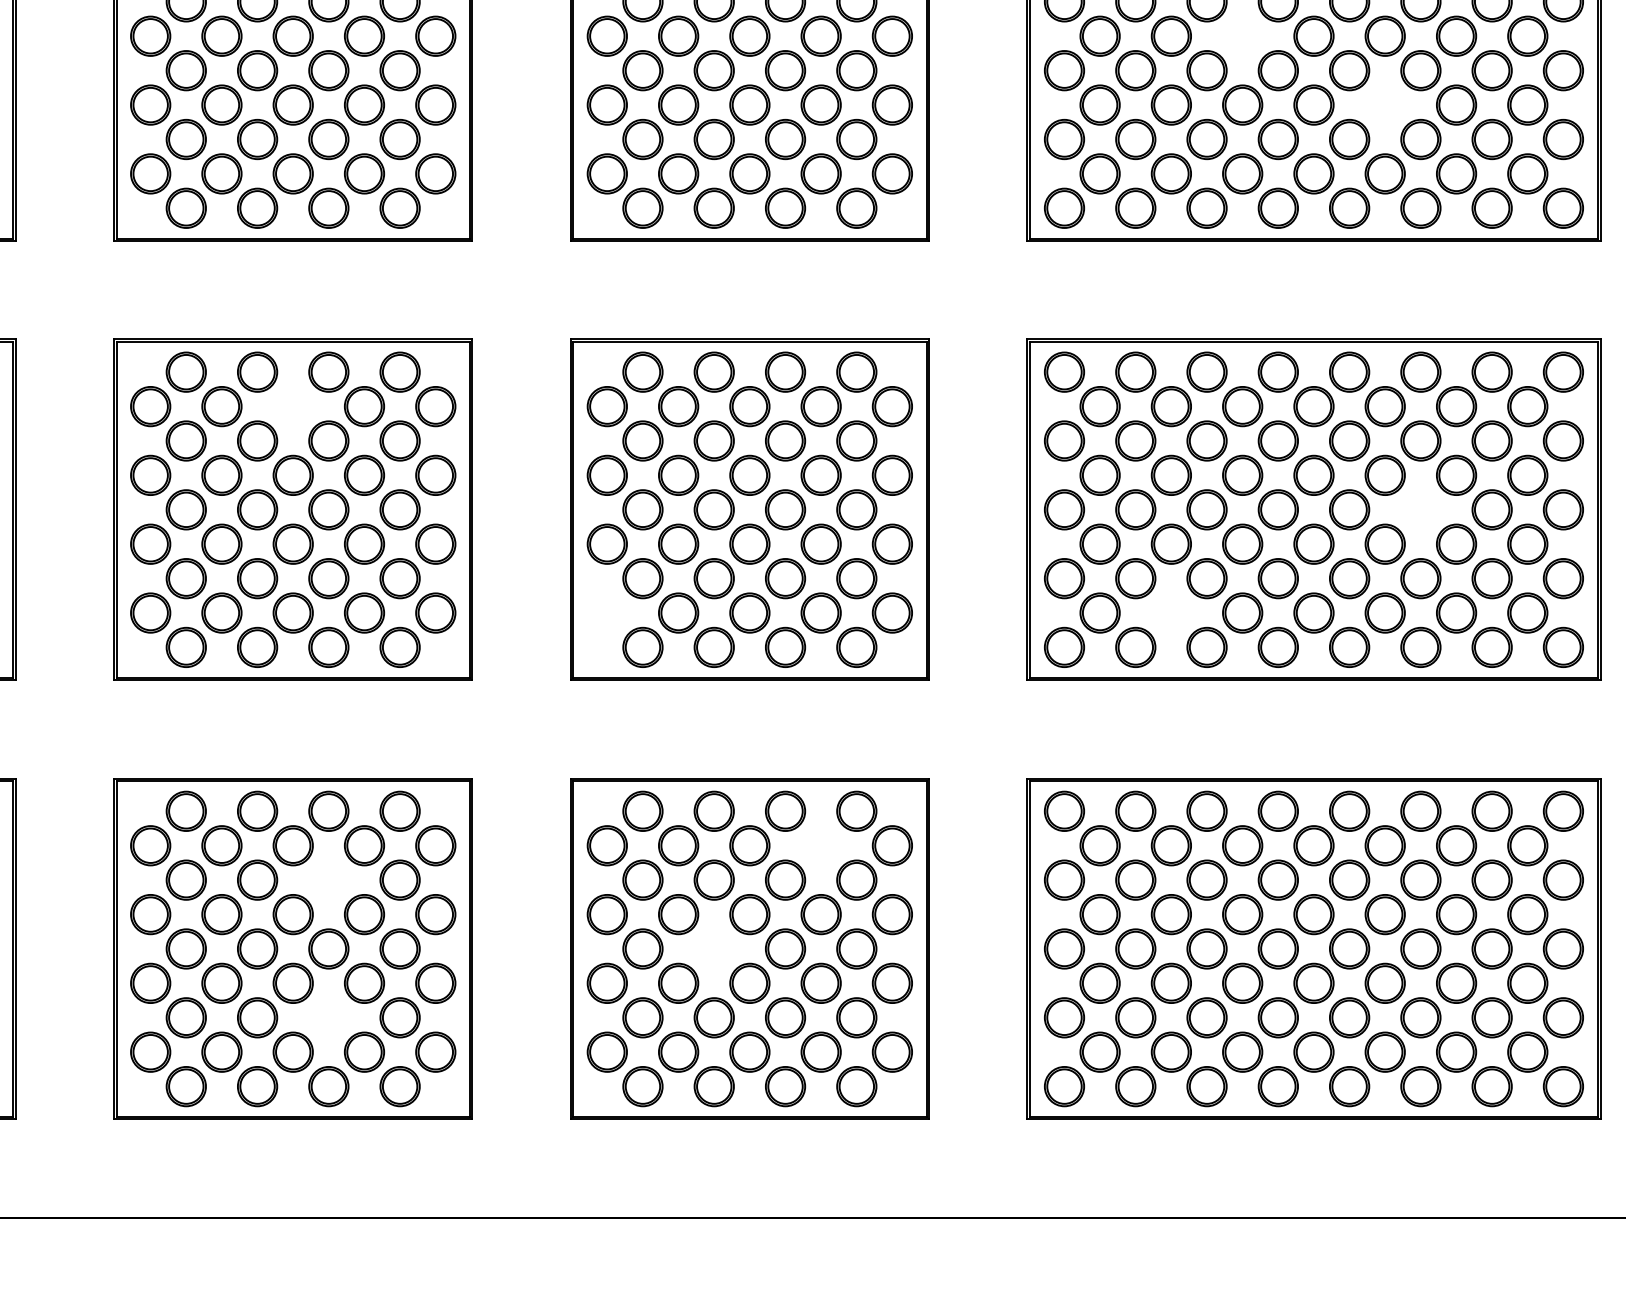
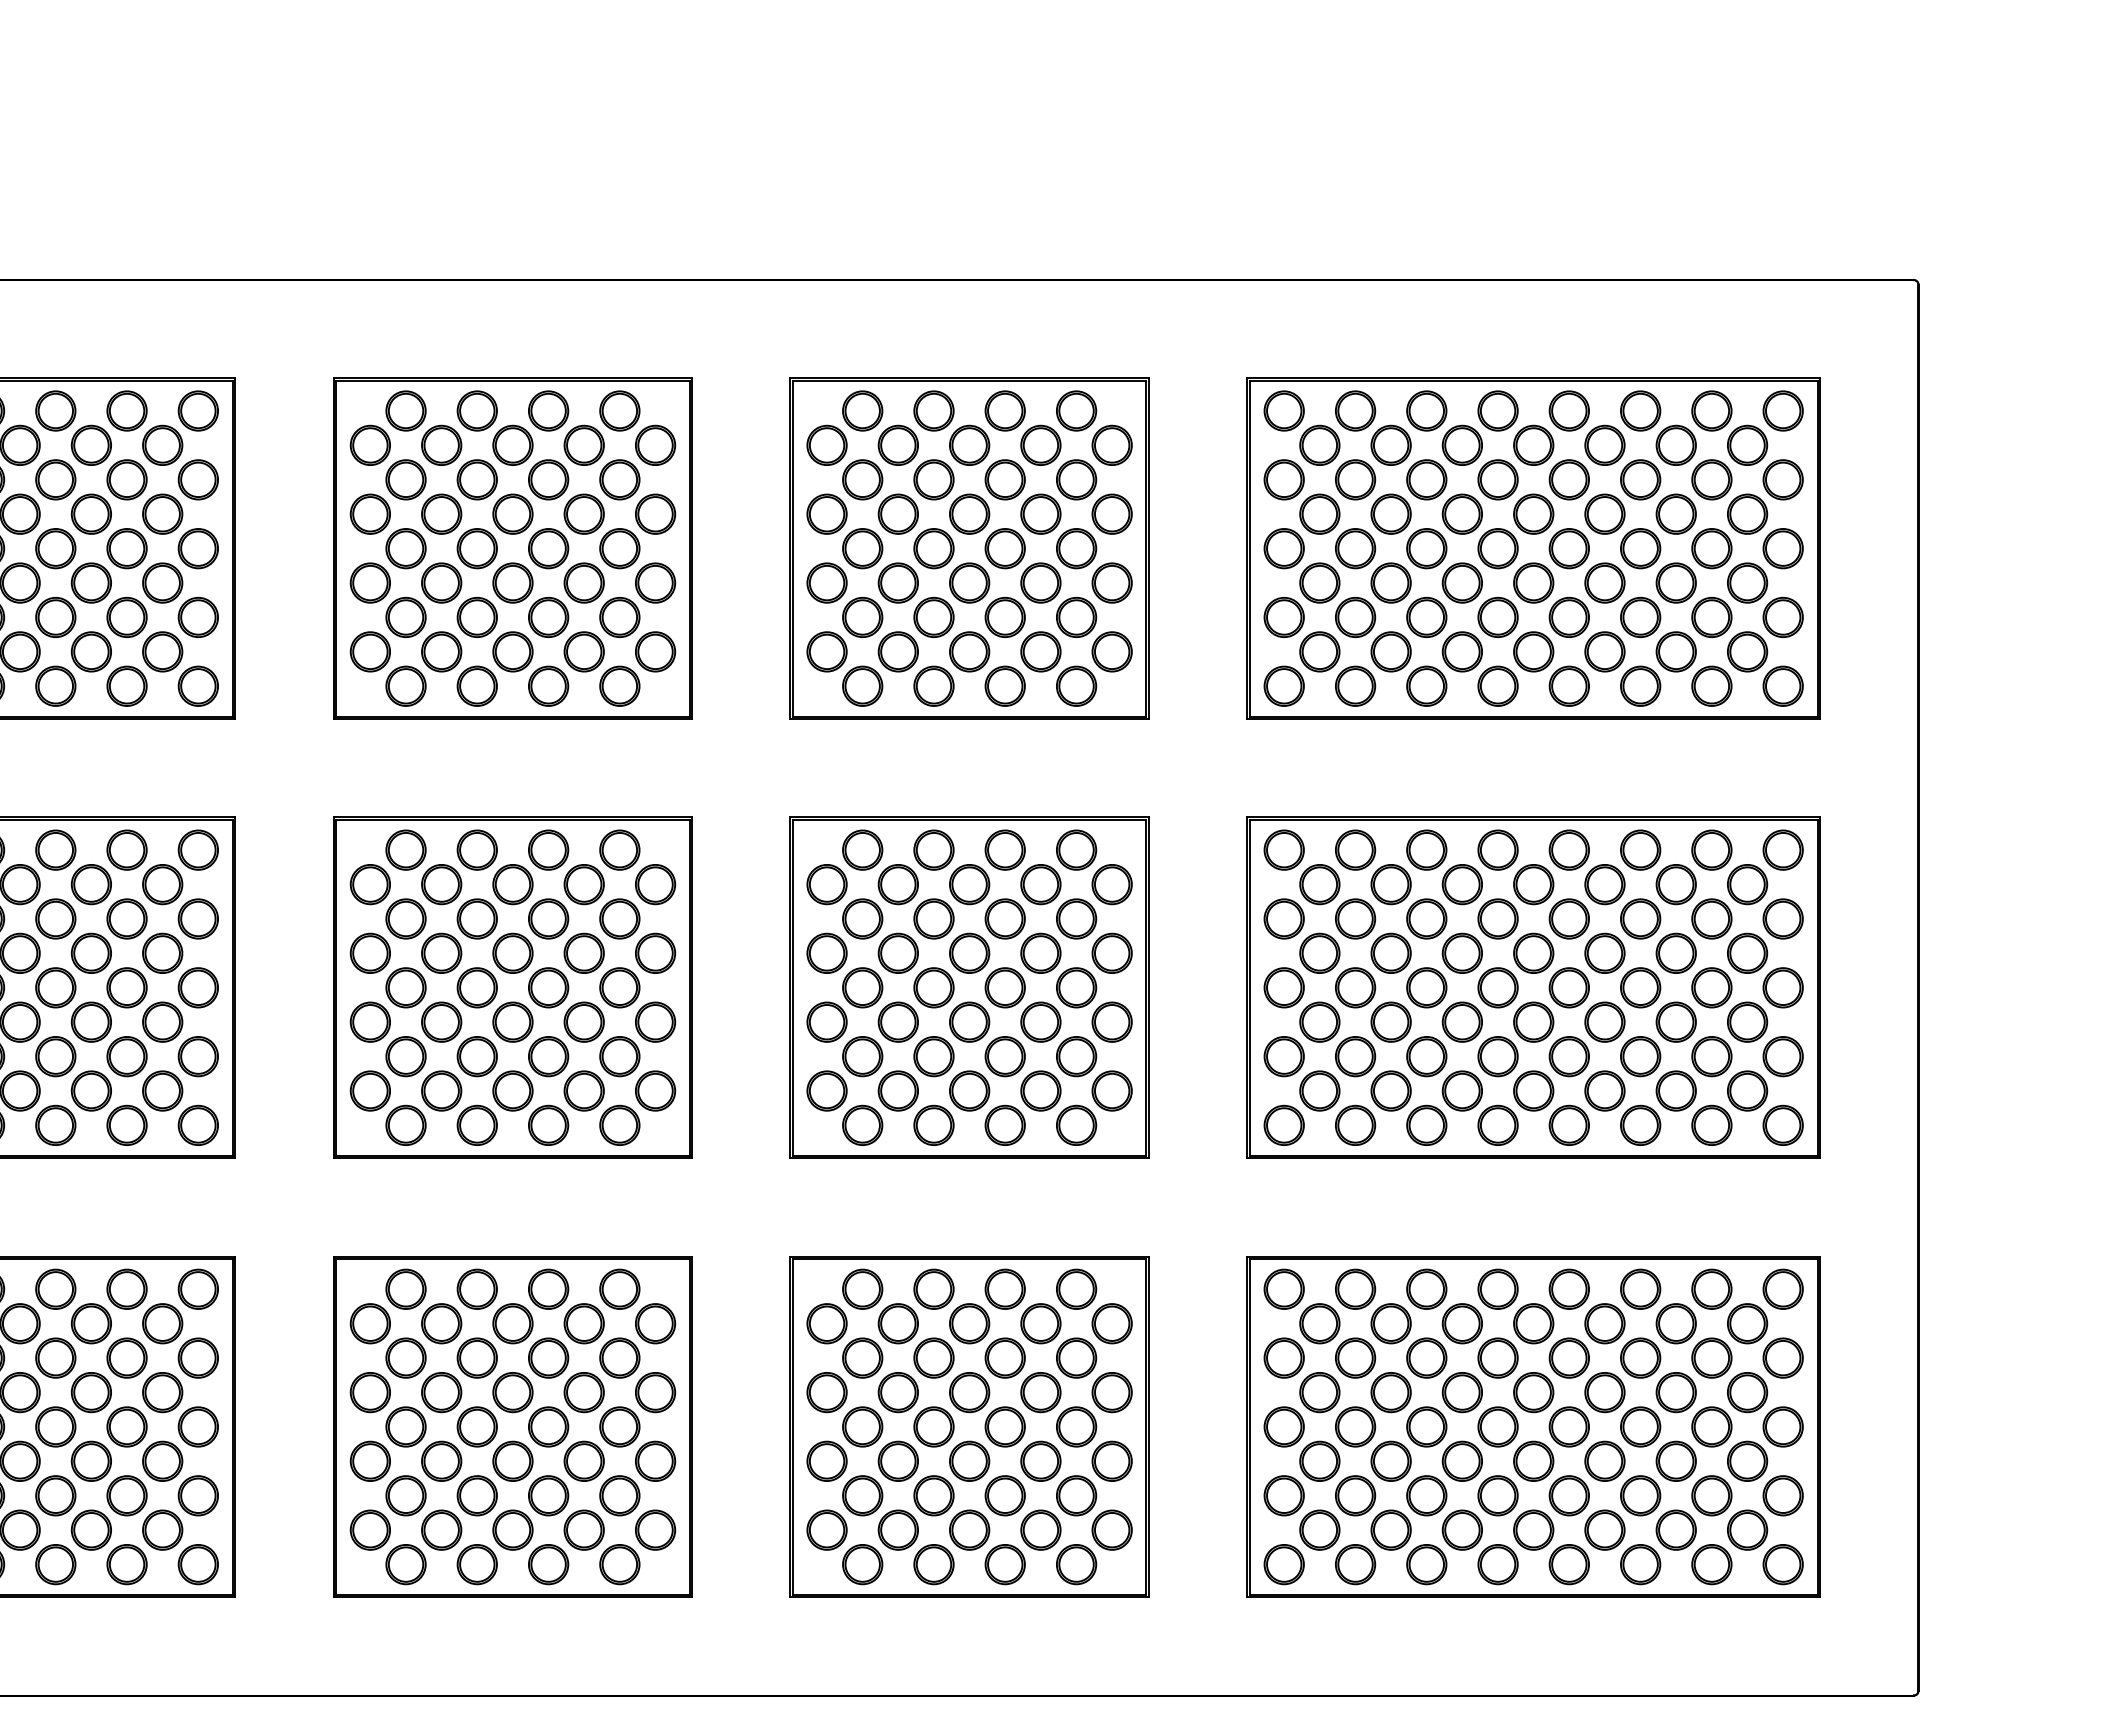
part: (1241, 35) -> (1461, 513), added
part: (1384, 104) -> (1604, 582), added
part: (292, 406) -> (512, 884), added
part: (1420, 509) -> (1640, 987), added
part: (606, 612) -> (826, 1090), added
part: (1170, 612) -> (1390, 1090), added
part: (820, 845) -> (1040, 1323), added
part: (328, 879) -> (548, 1357), added
part: (713, 948) -> (933, 1426), added
part: (328, 1017) -> (548, 1495), added

